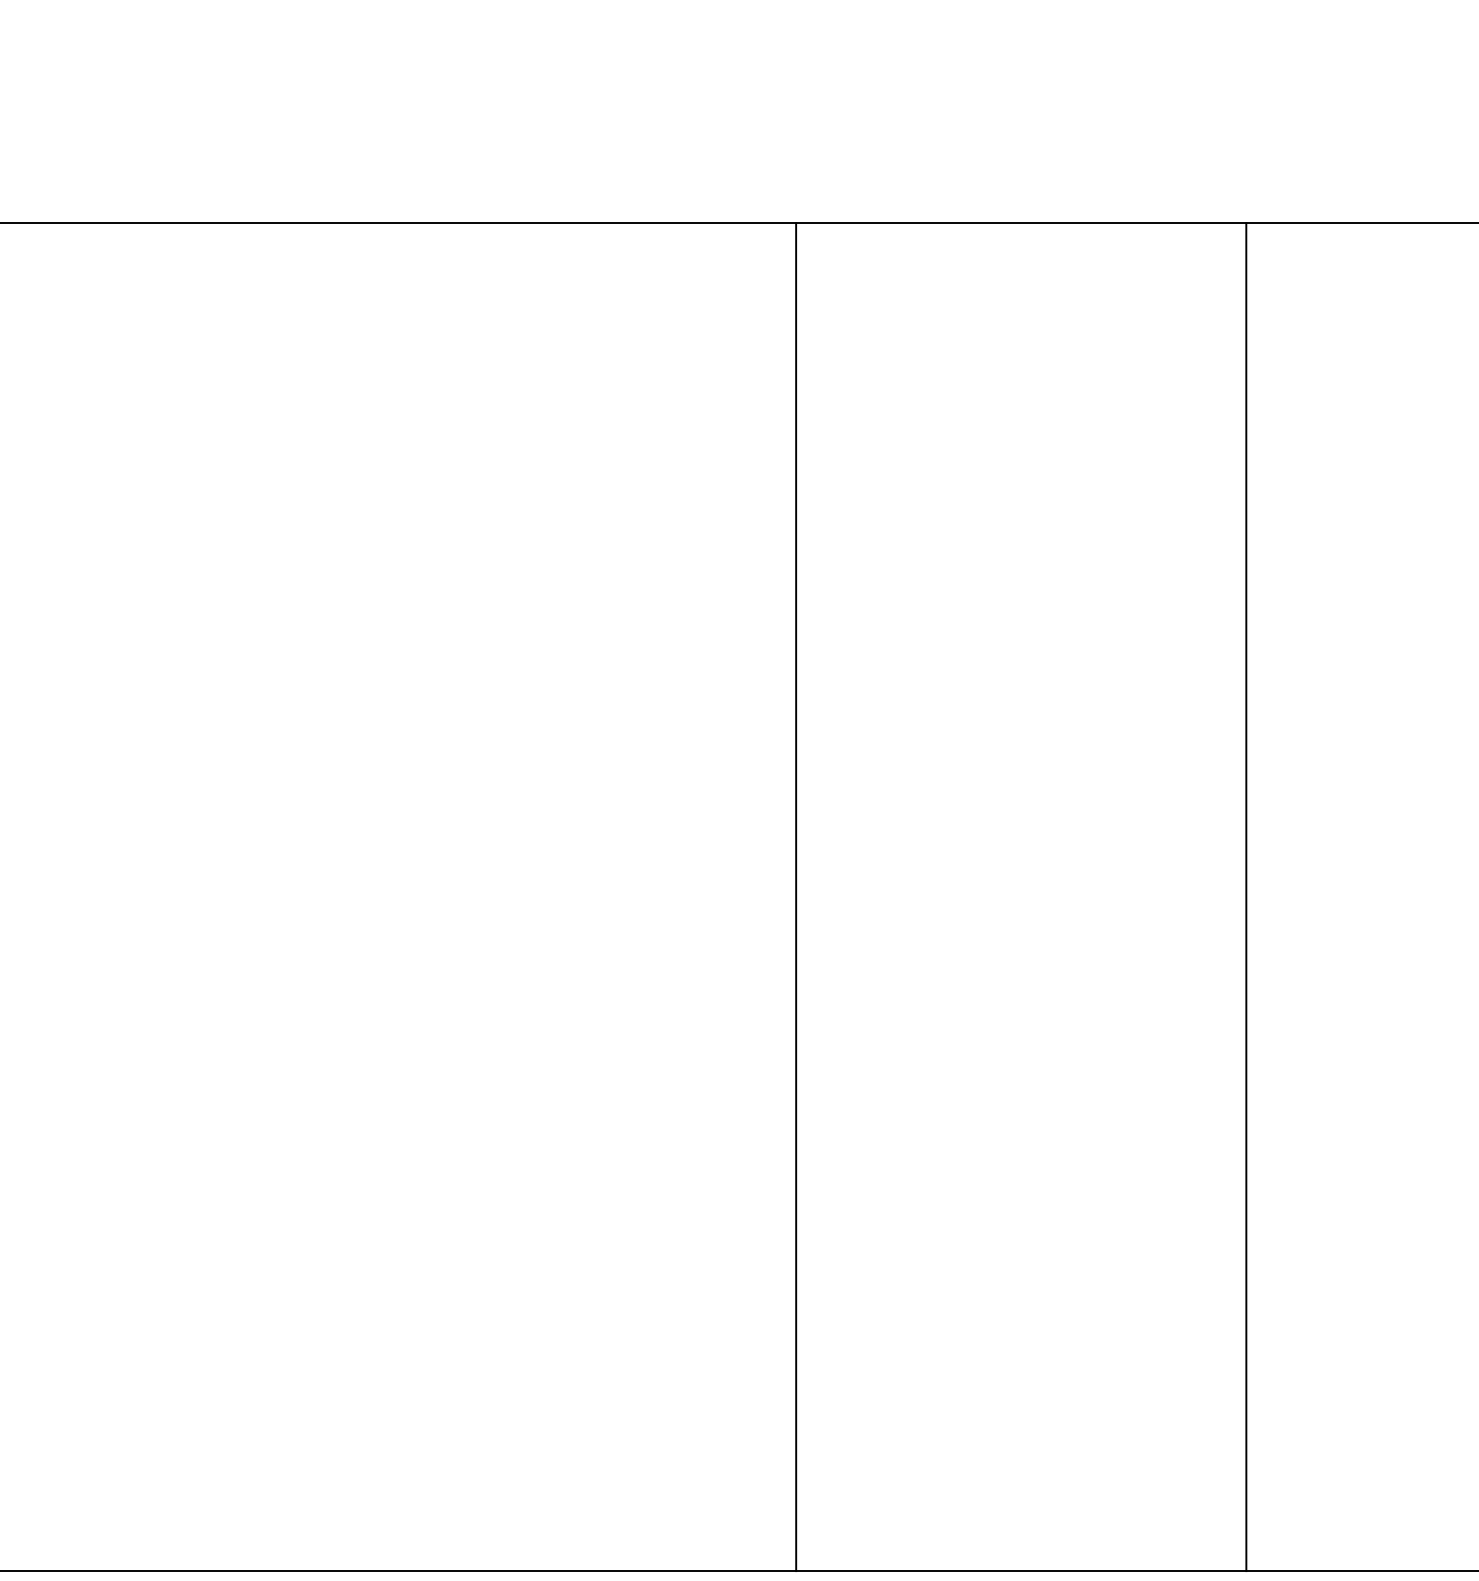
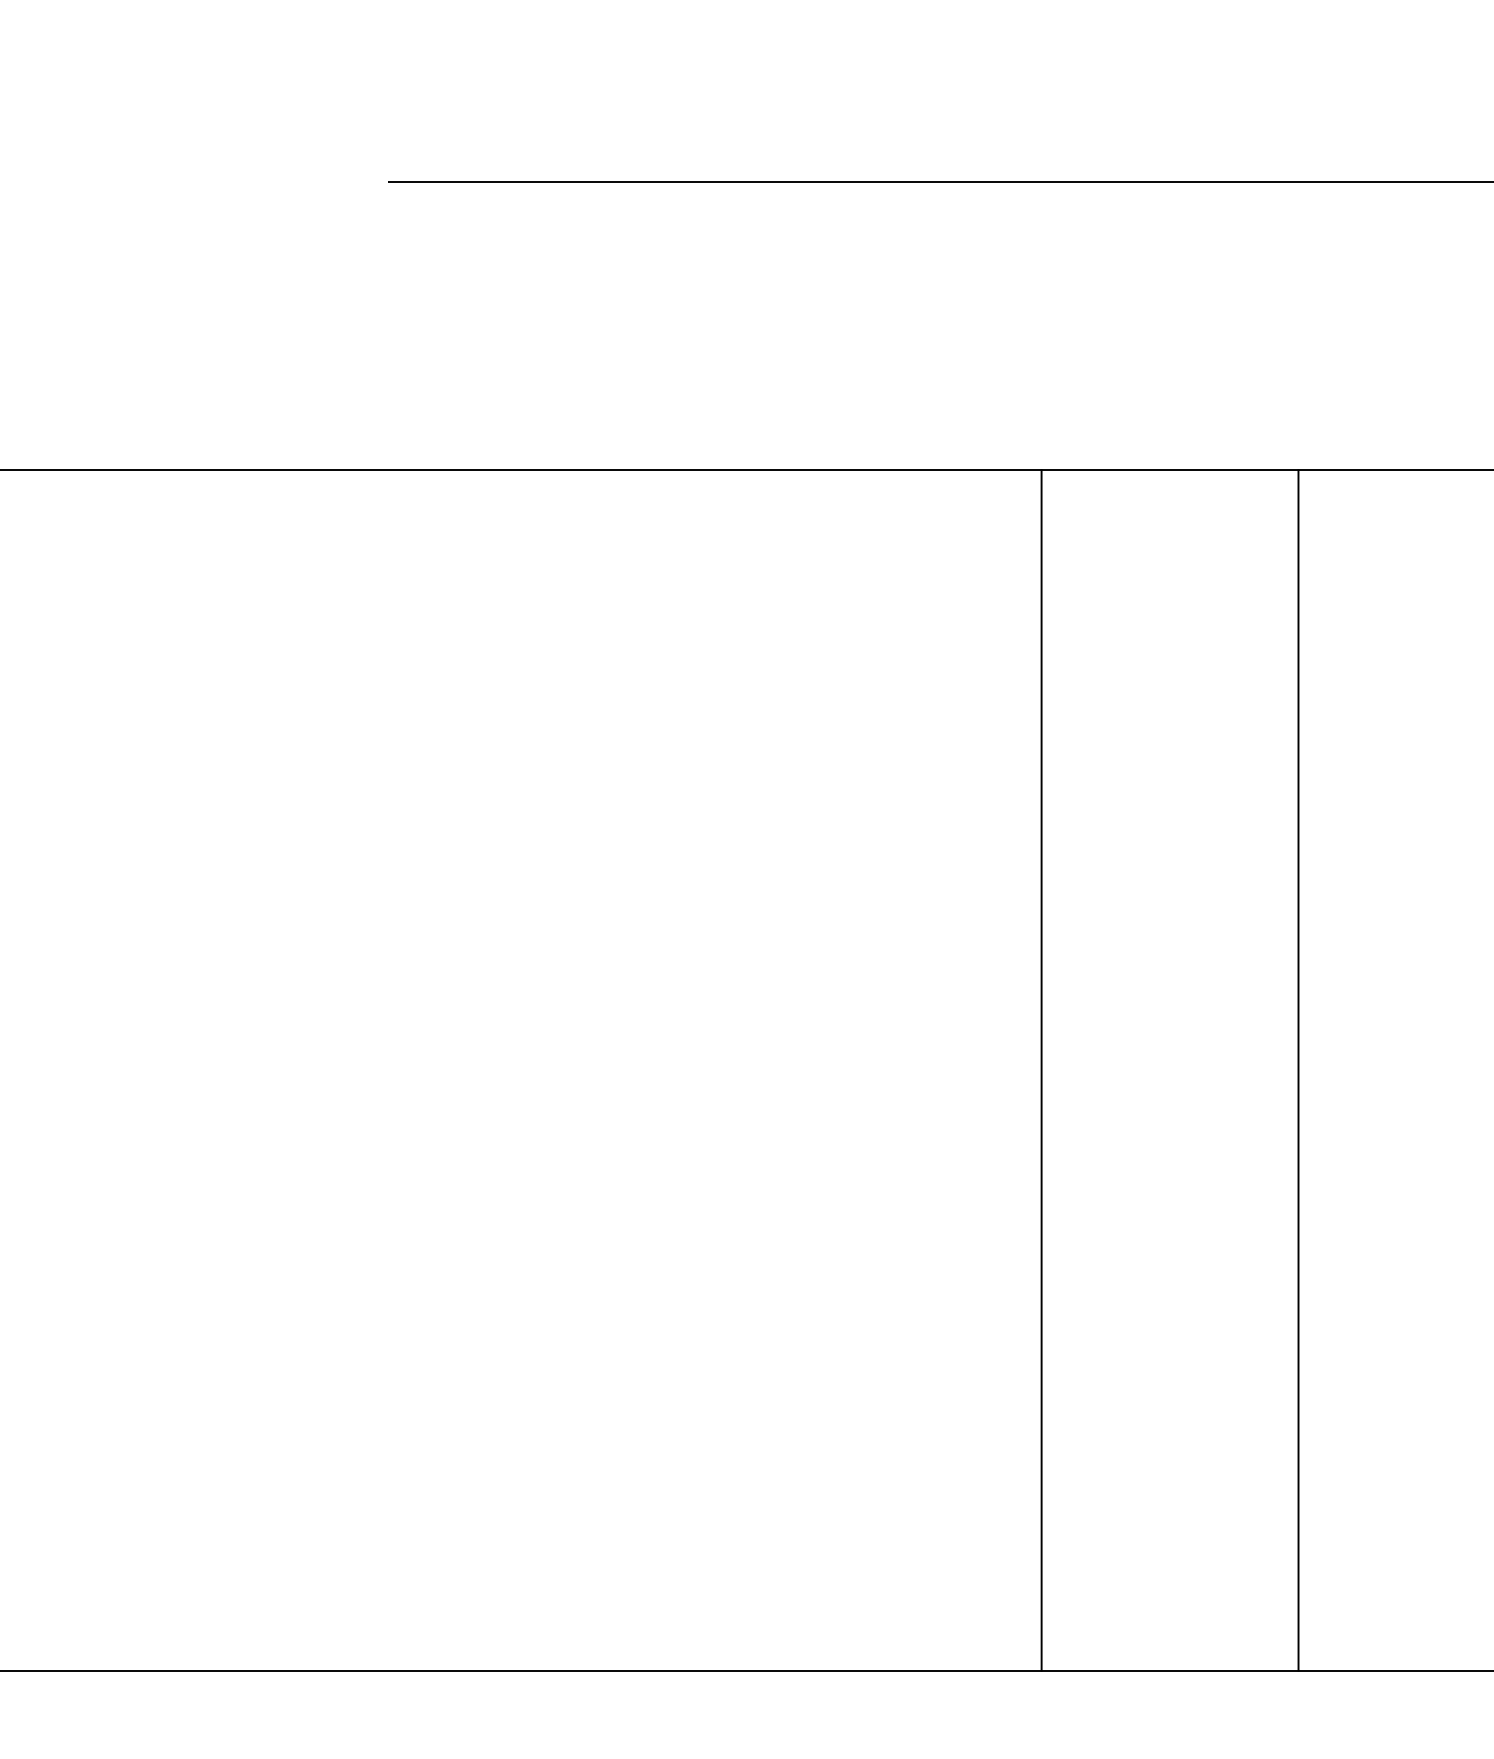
line: (796, 897) -> (1041, 1070), moved
line: (1246, 897) -> (1298, 1070), moved

